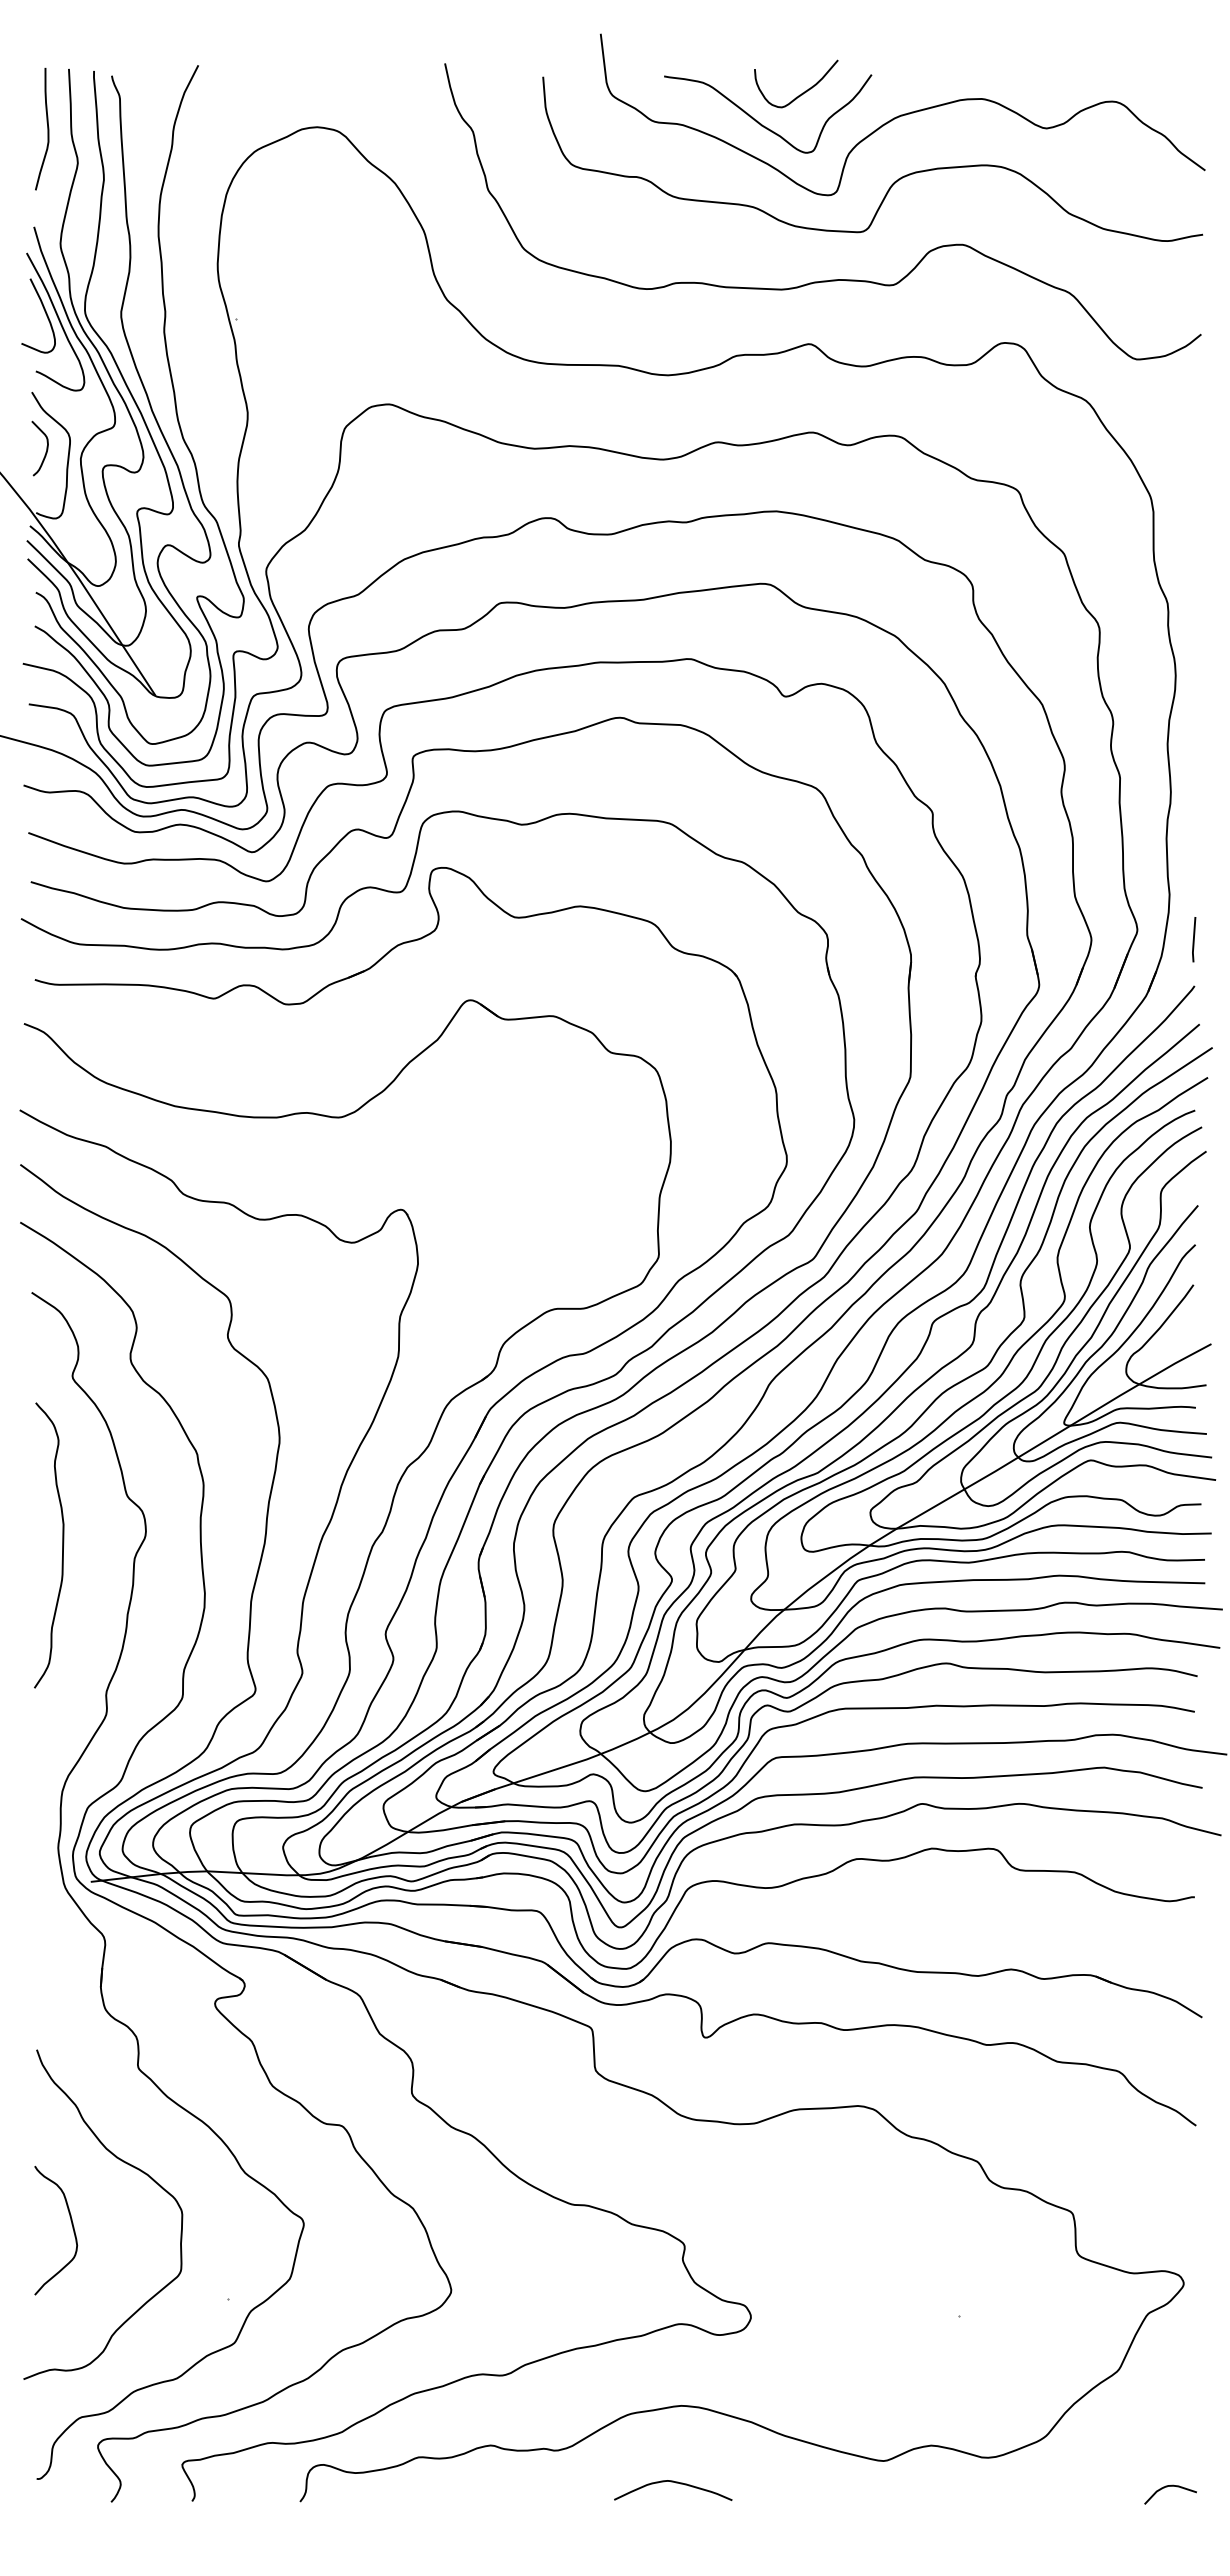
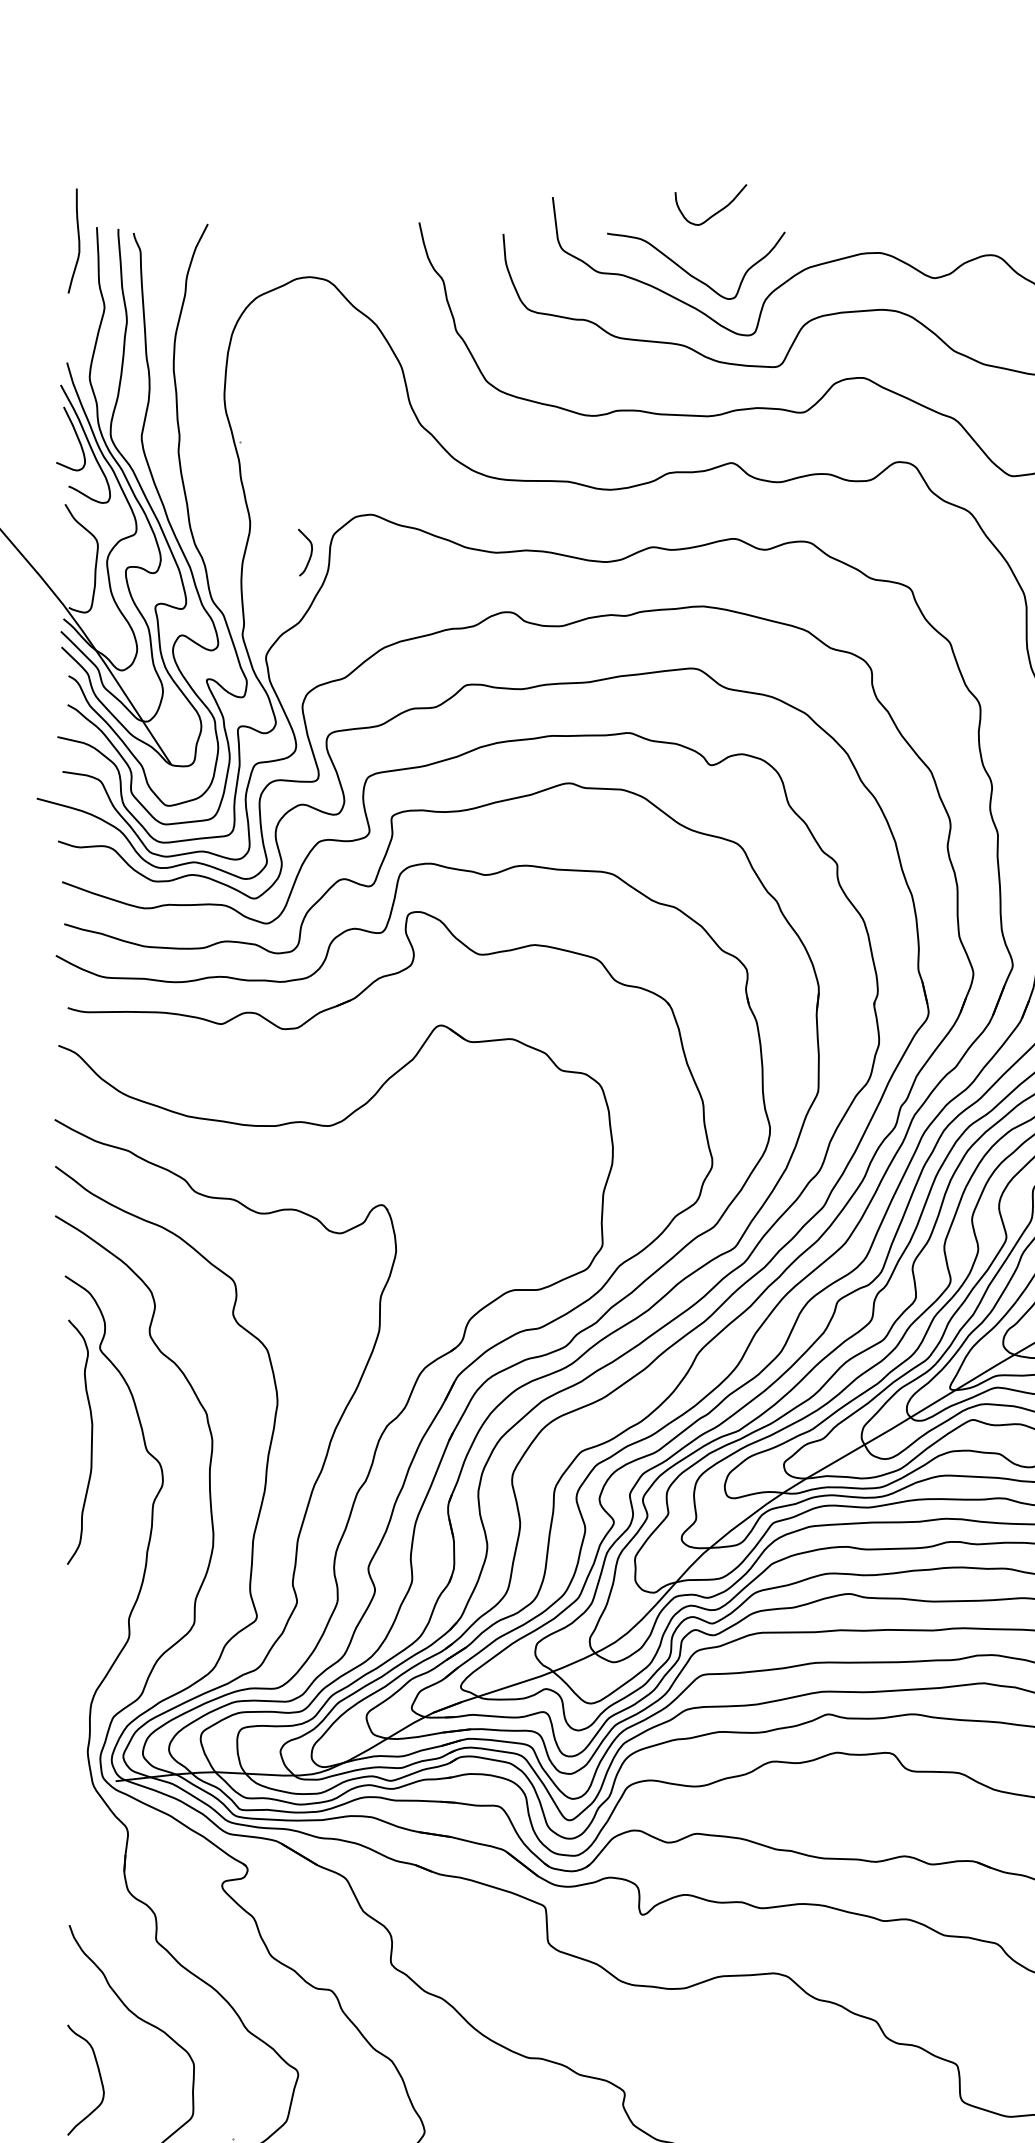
curve: (802, 92) -> (716, 212), moved
curve: (47, 128) -> (78, 240), moved
curve: (46, 448) -> (310, 552), moved
curve: (62, 1545) -> (91, 1442), moved

